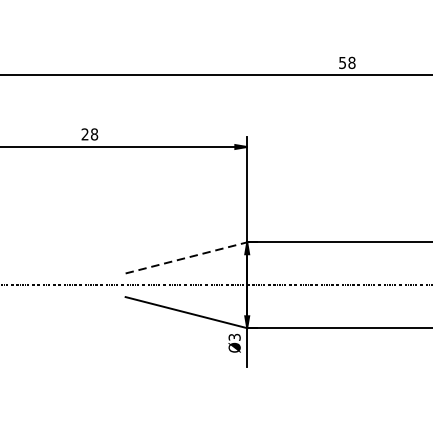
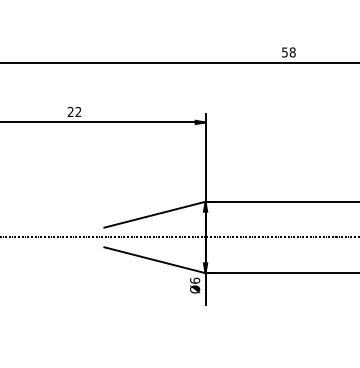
text: (94, 135) -> (78, 112), 28 -> 22
line: (187, 257) -> (155, 214), dashed -> solid
text: (235, 336) -> (195, 280), Ø3 -> Ø6

